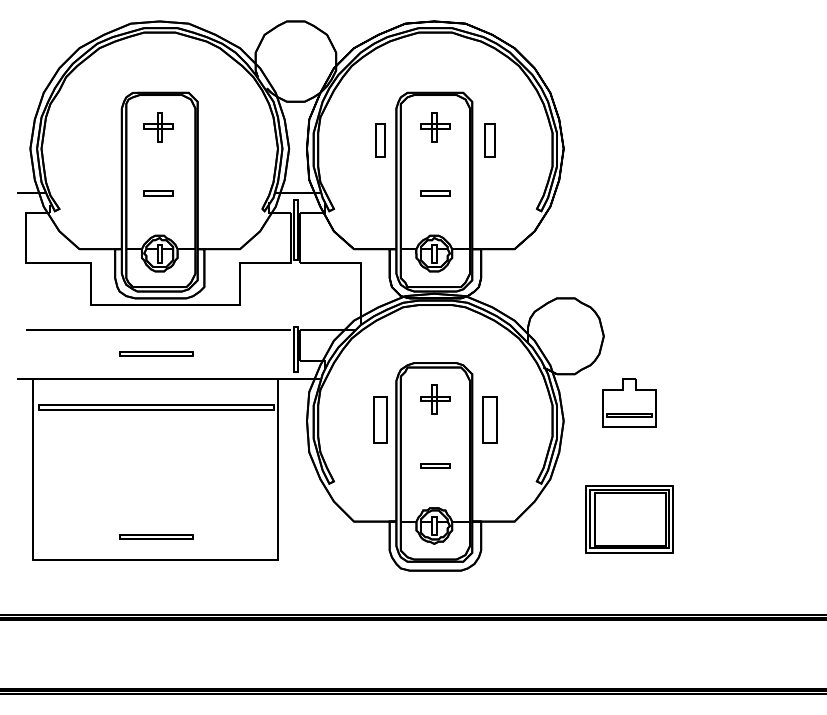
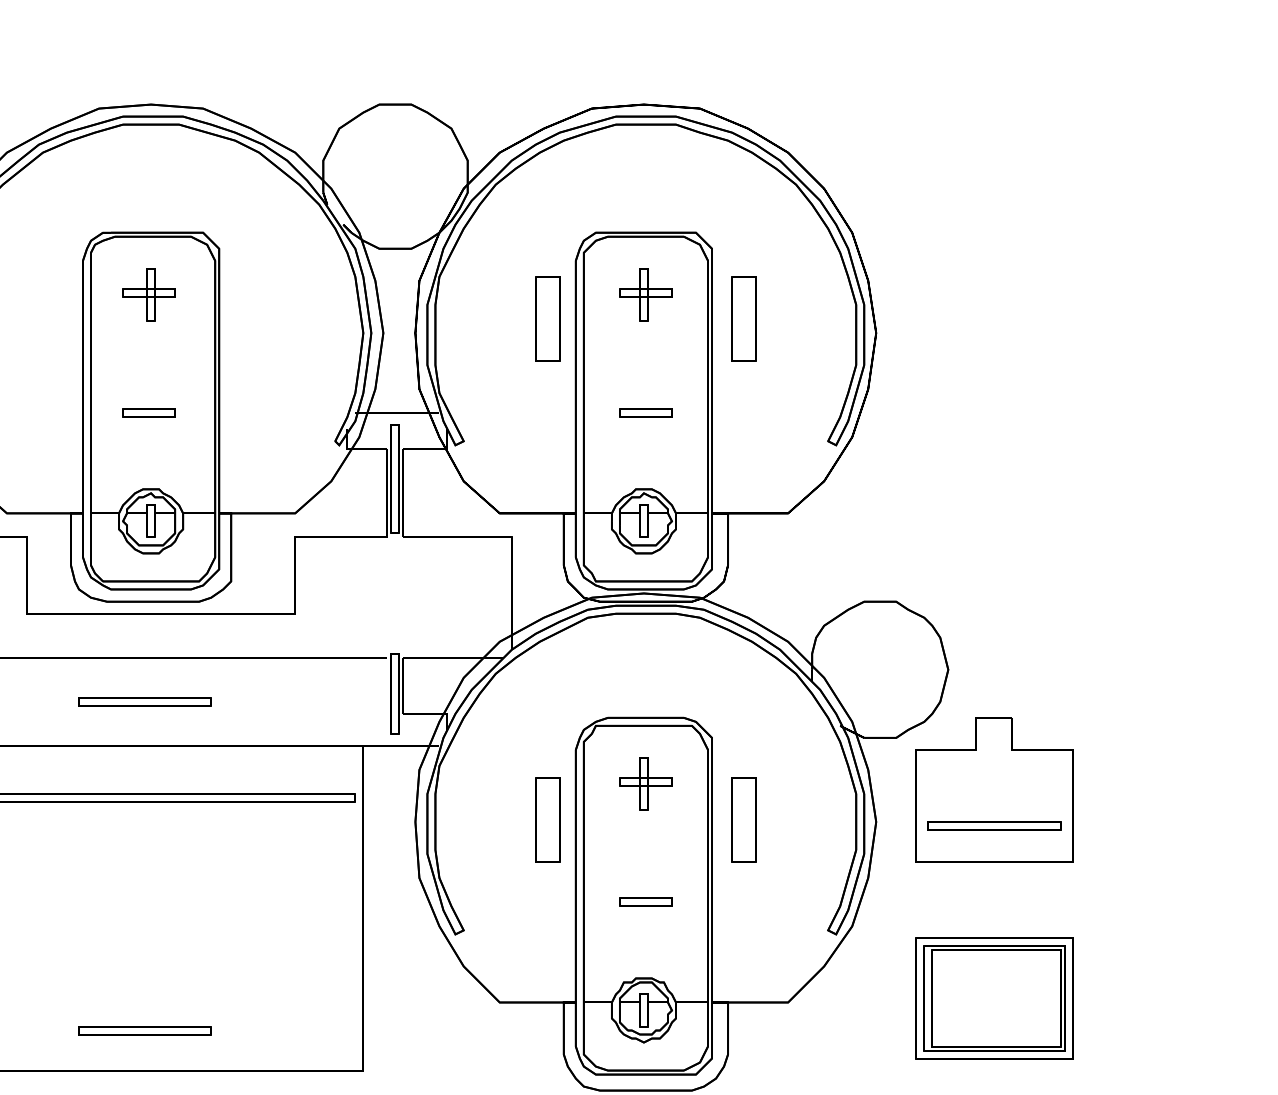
part: (380, 140) -> (547, 318), size x1.43
part: (489, 140) -> (743, 318), size x1.43
part: (629, 402) -> (994, 788), size x1.67

